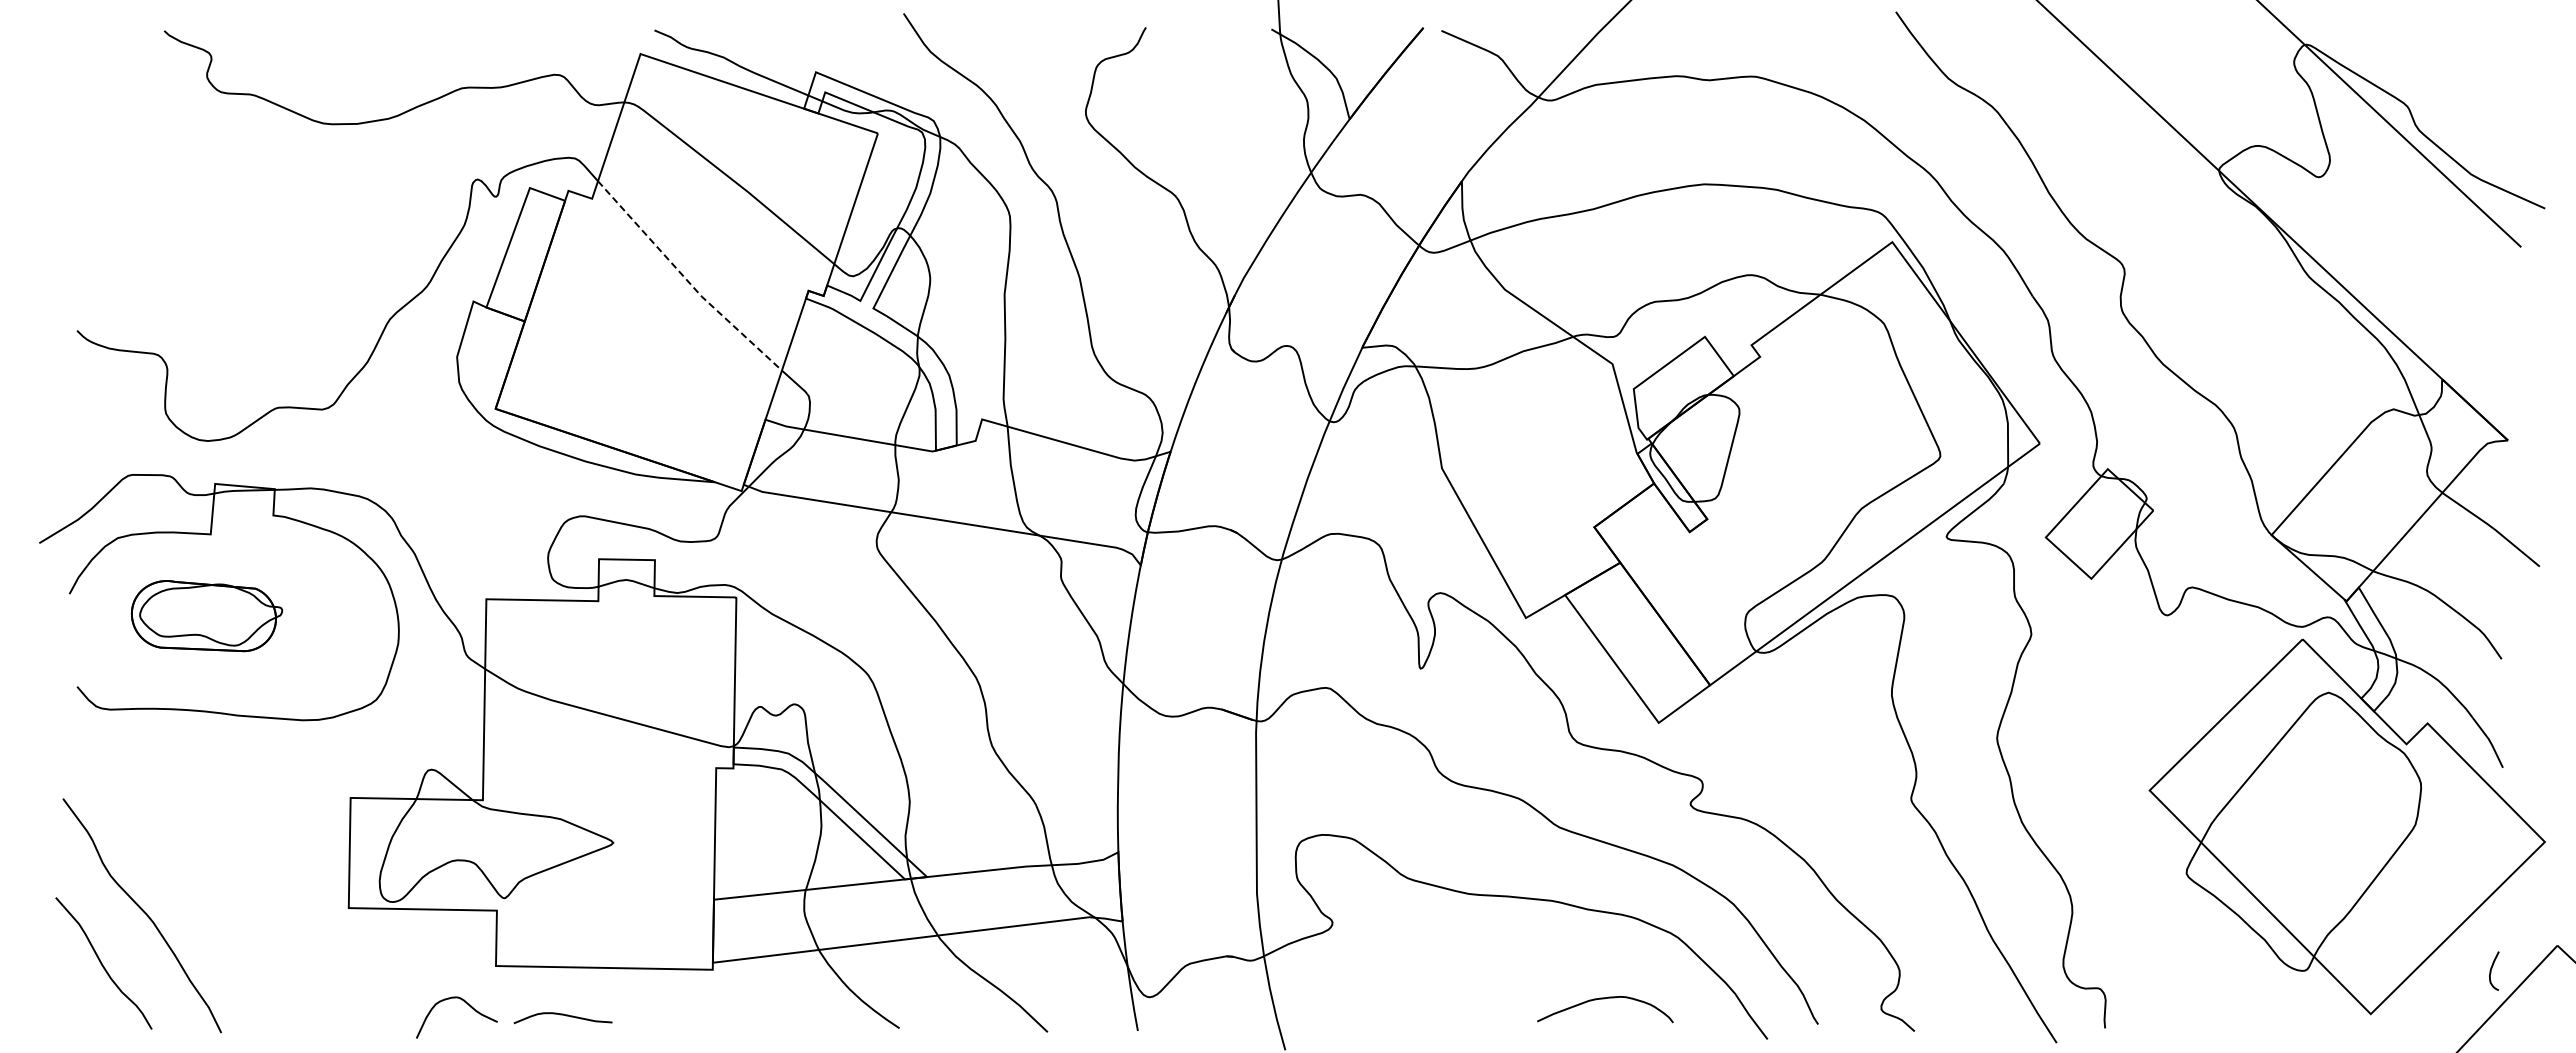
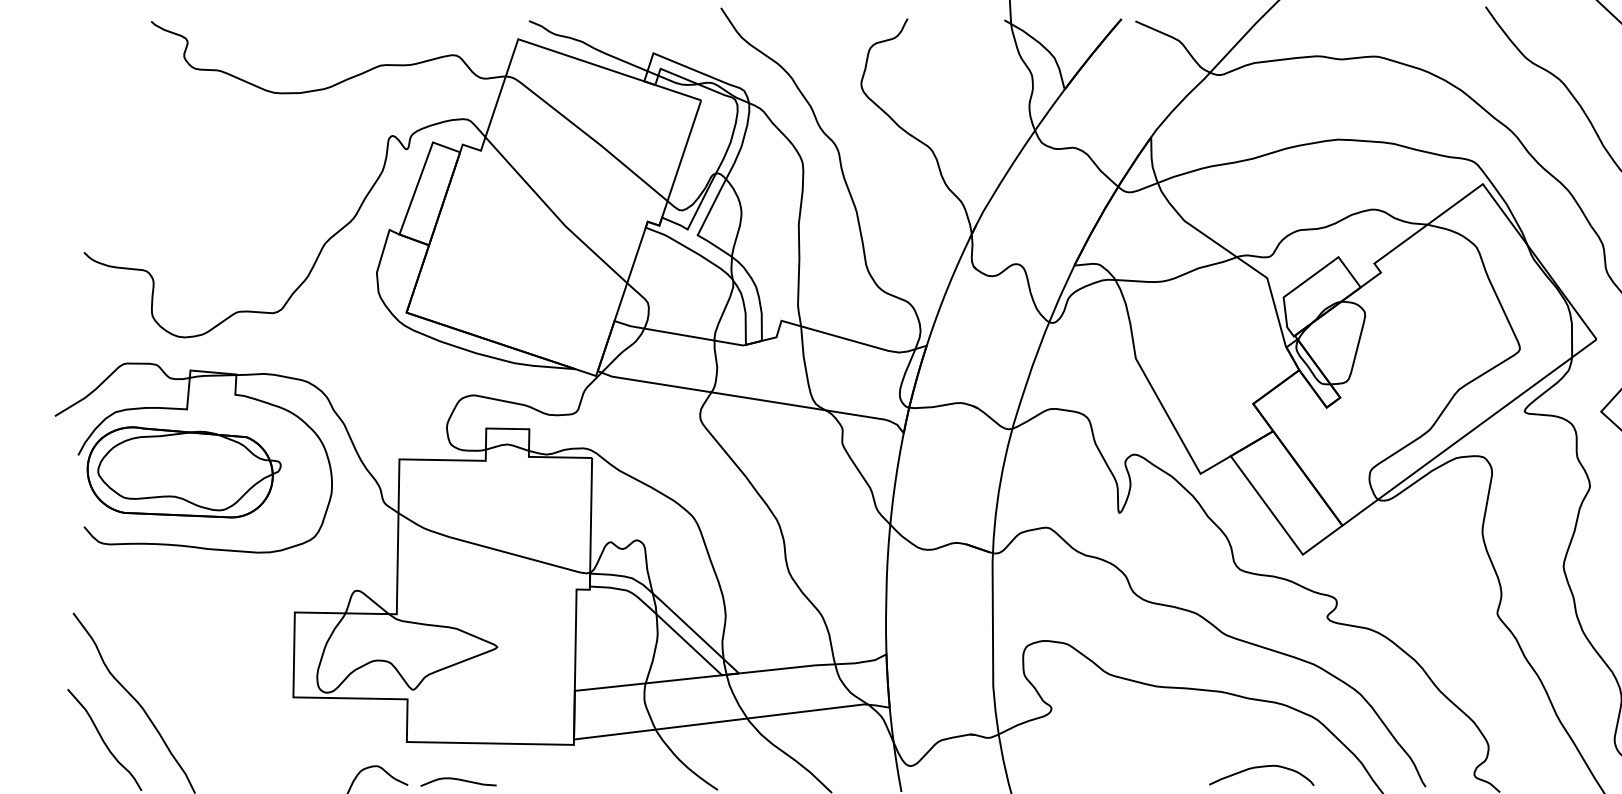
line: (687, 280) -> (554, 213), dashed -> solid
part: (206, 615) -> (183, 471), size x1.67

